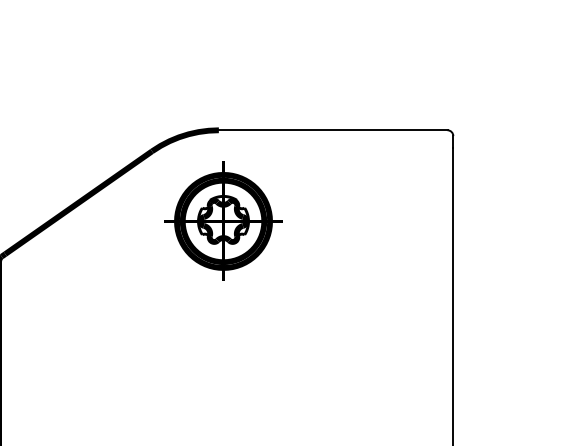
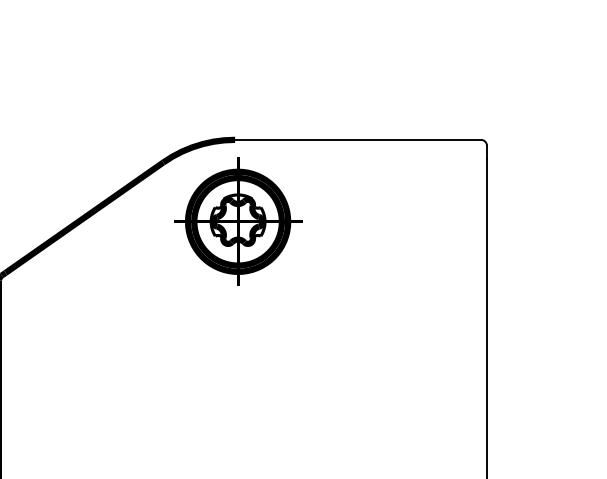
part: (223, 221) -> (238, 221), moved

